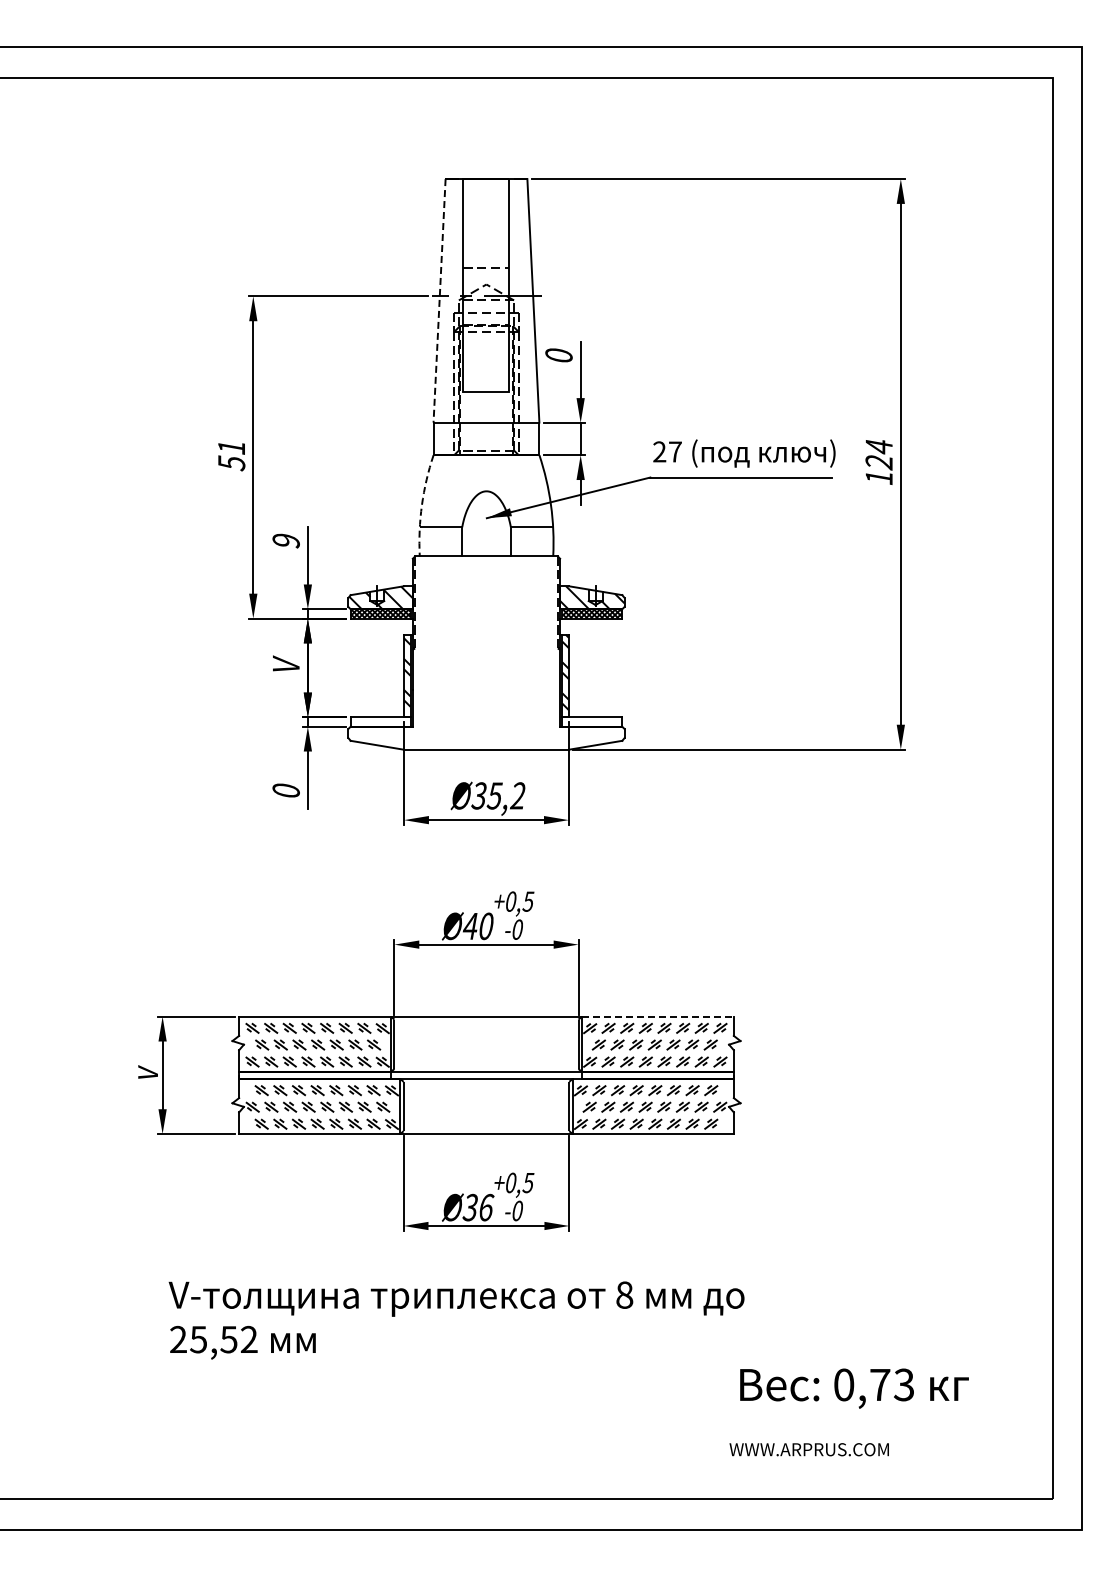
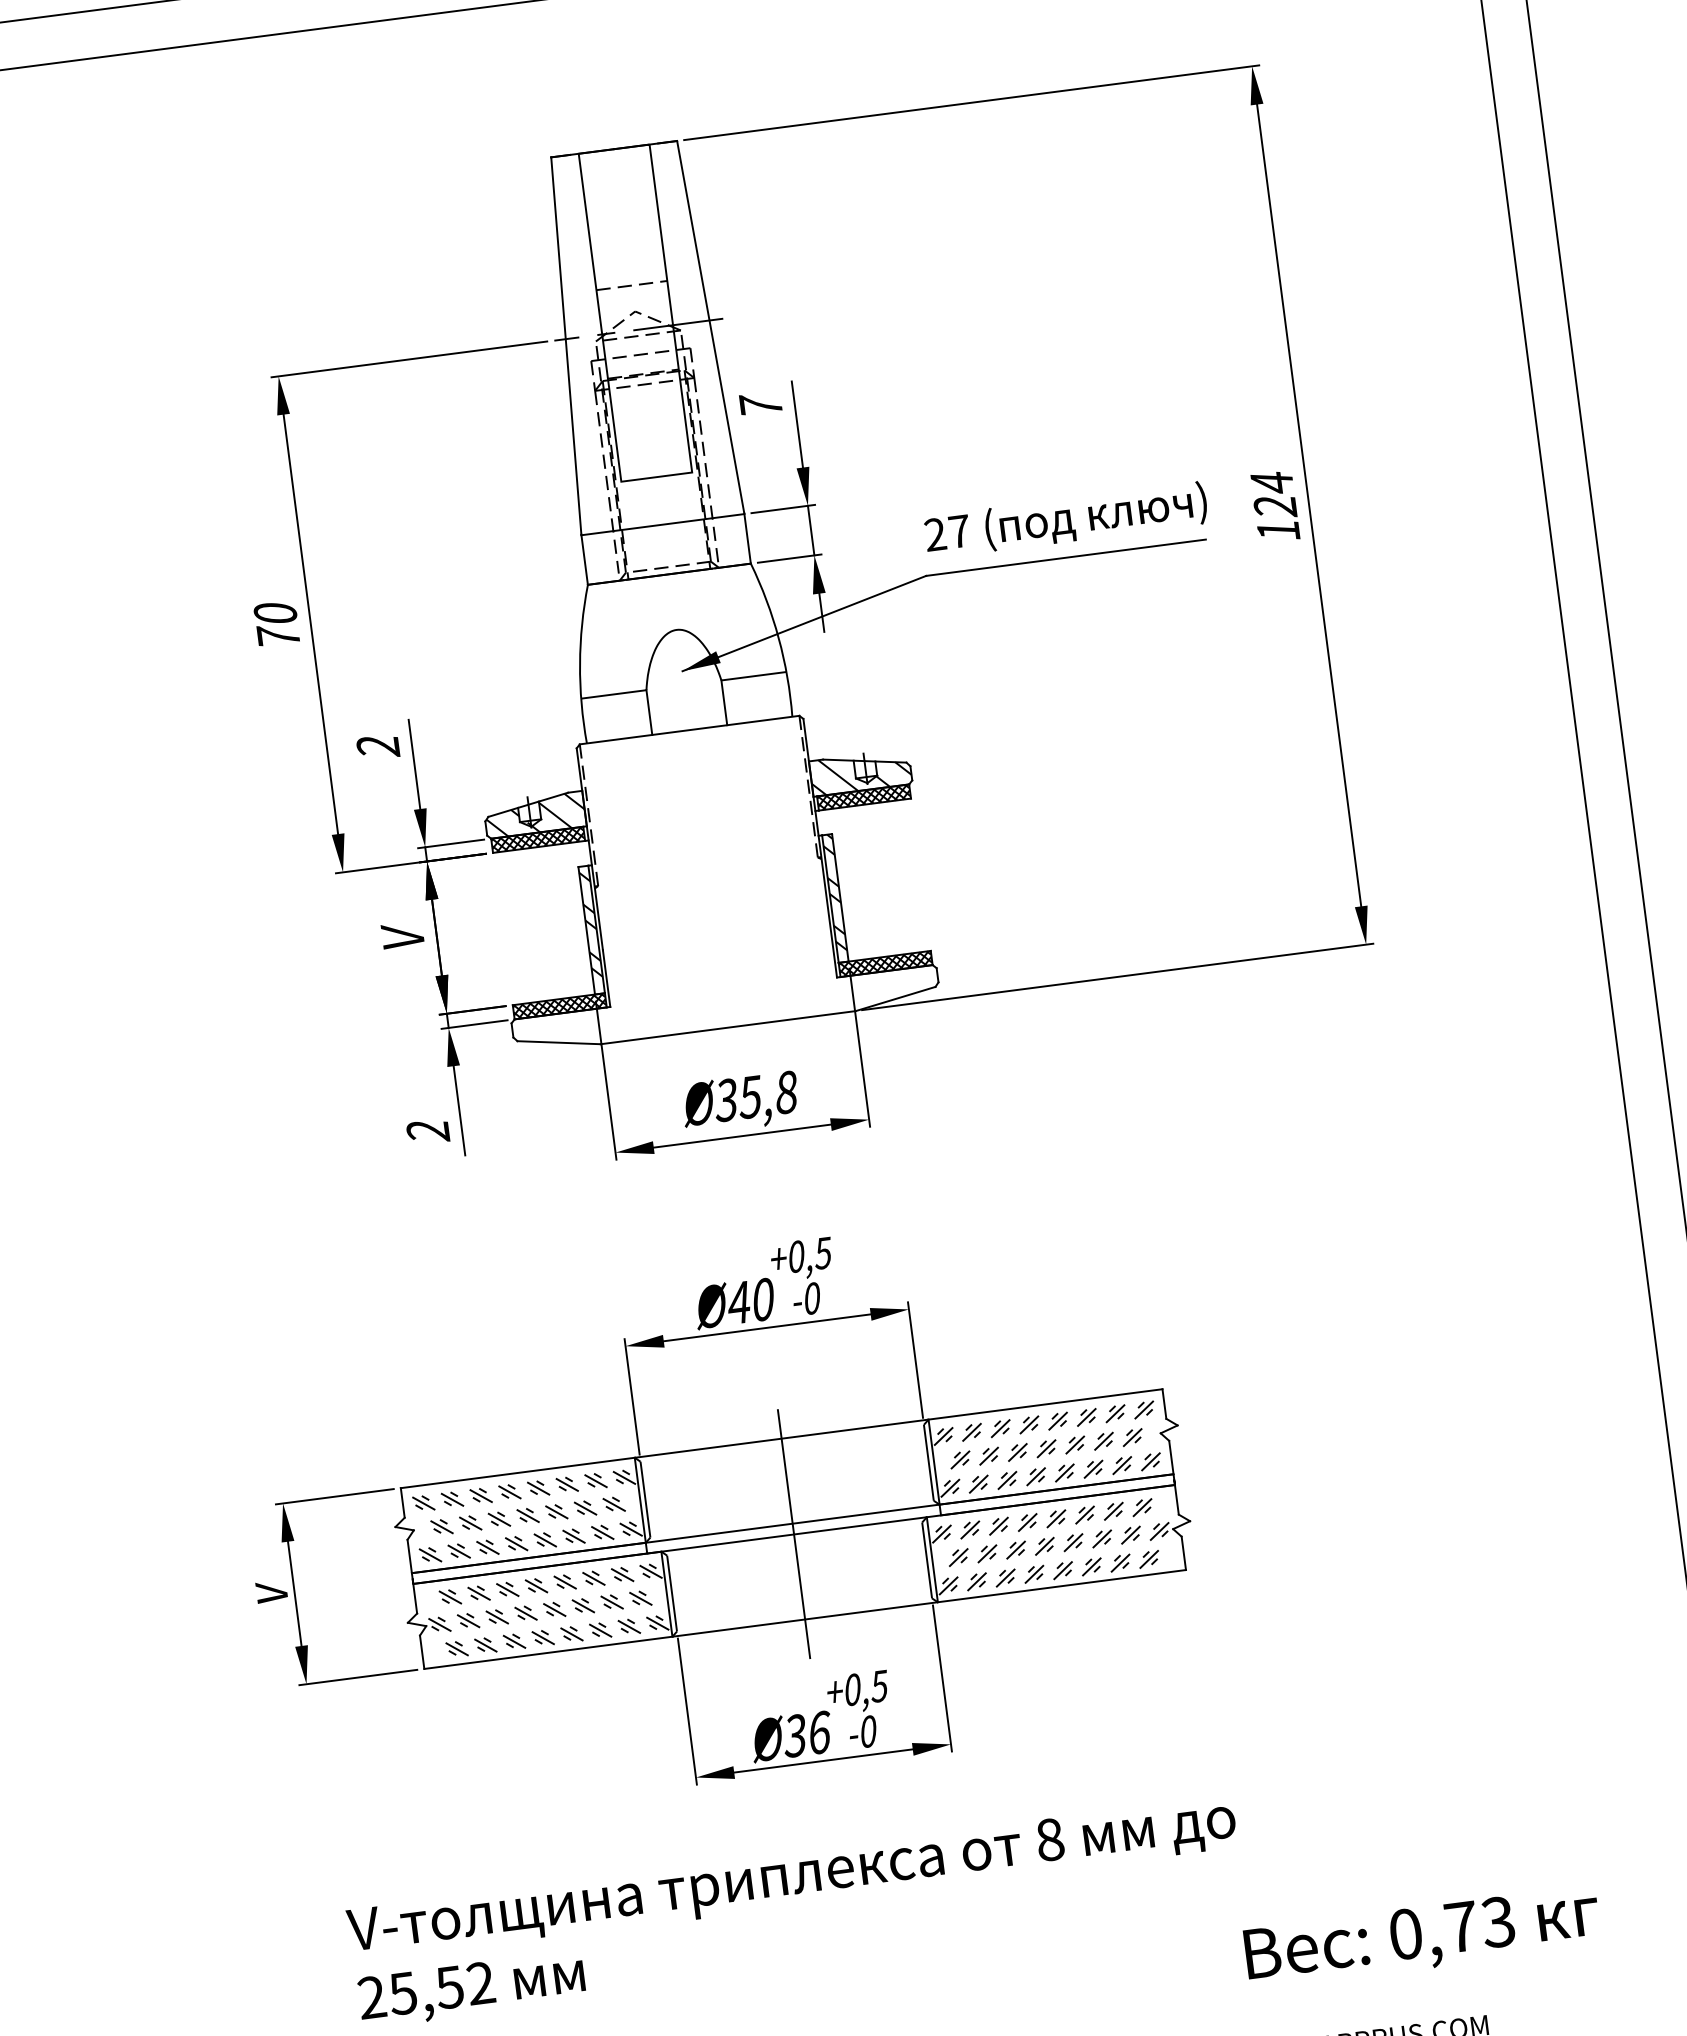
line: (439, 300) -> (566, 345), dashed -> solid
text: (558, 354) -> (760, 404), 0 -> 7
text: (231, 455) -> (276, 625), 51 -> 70
arc: (421, 505) -> (579, 664), dashed -> solid
text: (286, 541) -> (378, 747), 9 -> 2
hatch: (380, 721) -> (559, 1005), added
hatch: (592, 721) -> (885, 963), added
text: (285, 791) -> (427, 1132), 0 -> 2
text: (517, 795) -> (785, 1091), Ø35,2 -> Ø35,8
line: (657, 1016) -> (1044, 1404), dashed -> solid
line: (486, 1078) -> (794, 1533), added

